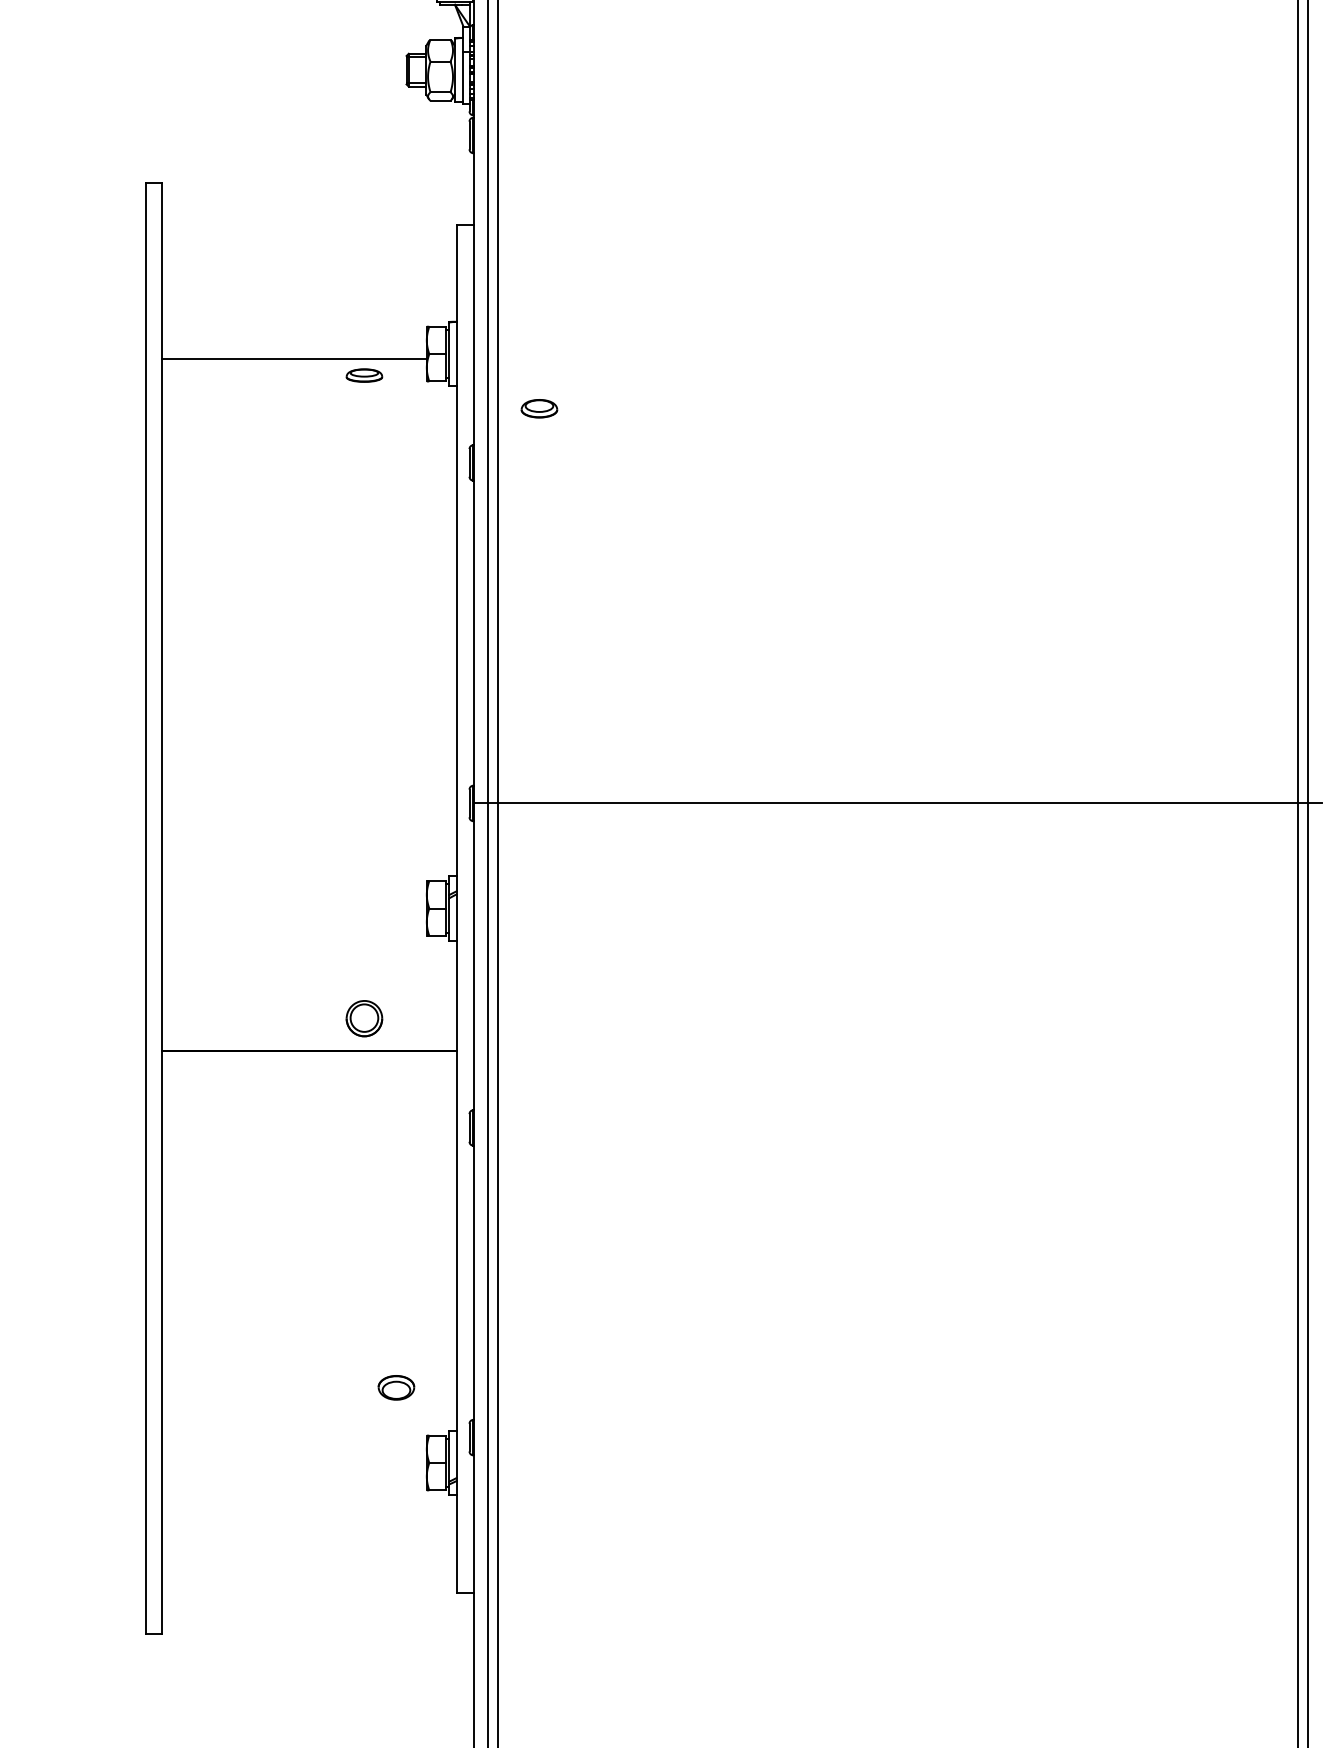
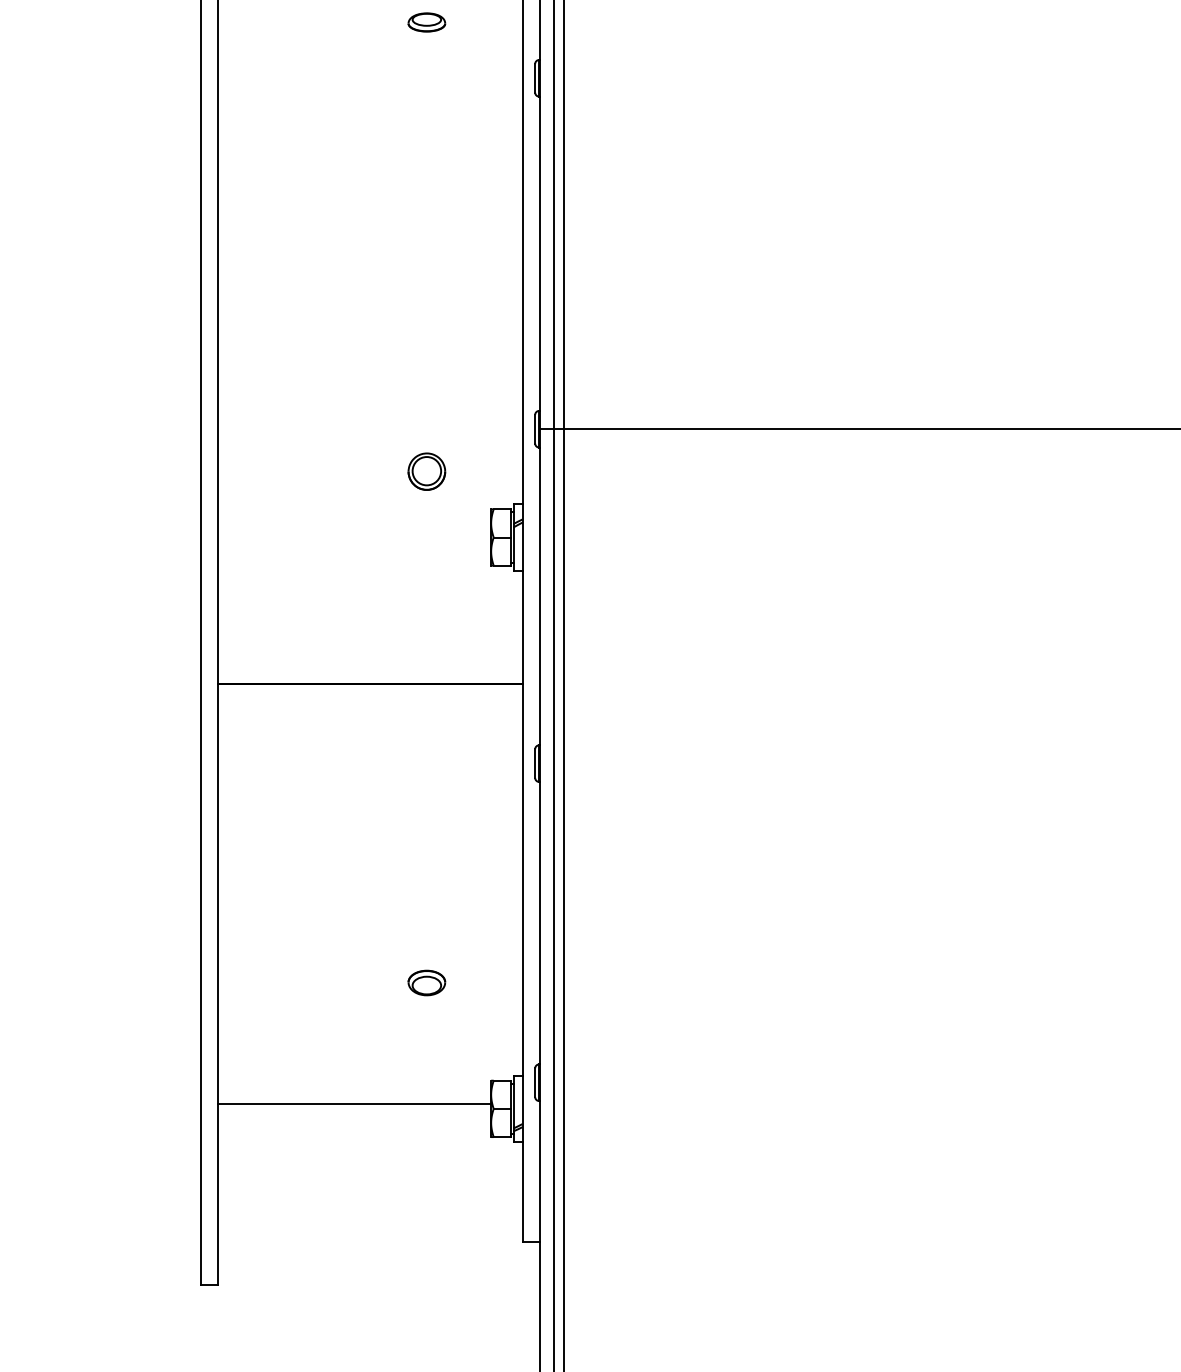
part: (539, 408) -> (426, 22), moved
part: (364, 1018) -> (426, 471), moved
part: (396, 1387) -> (426, 982), moved
line: (293, 1458) -> (353, 1104), added

